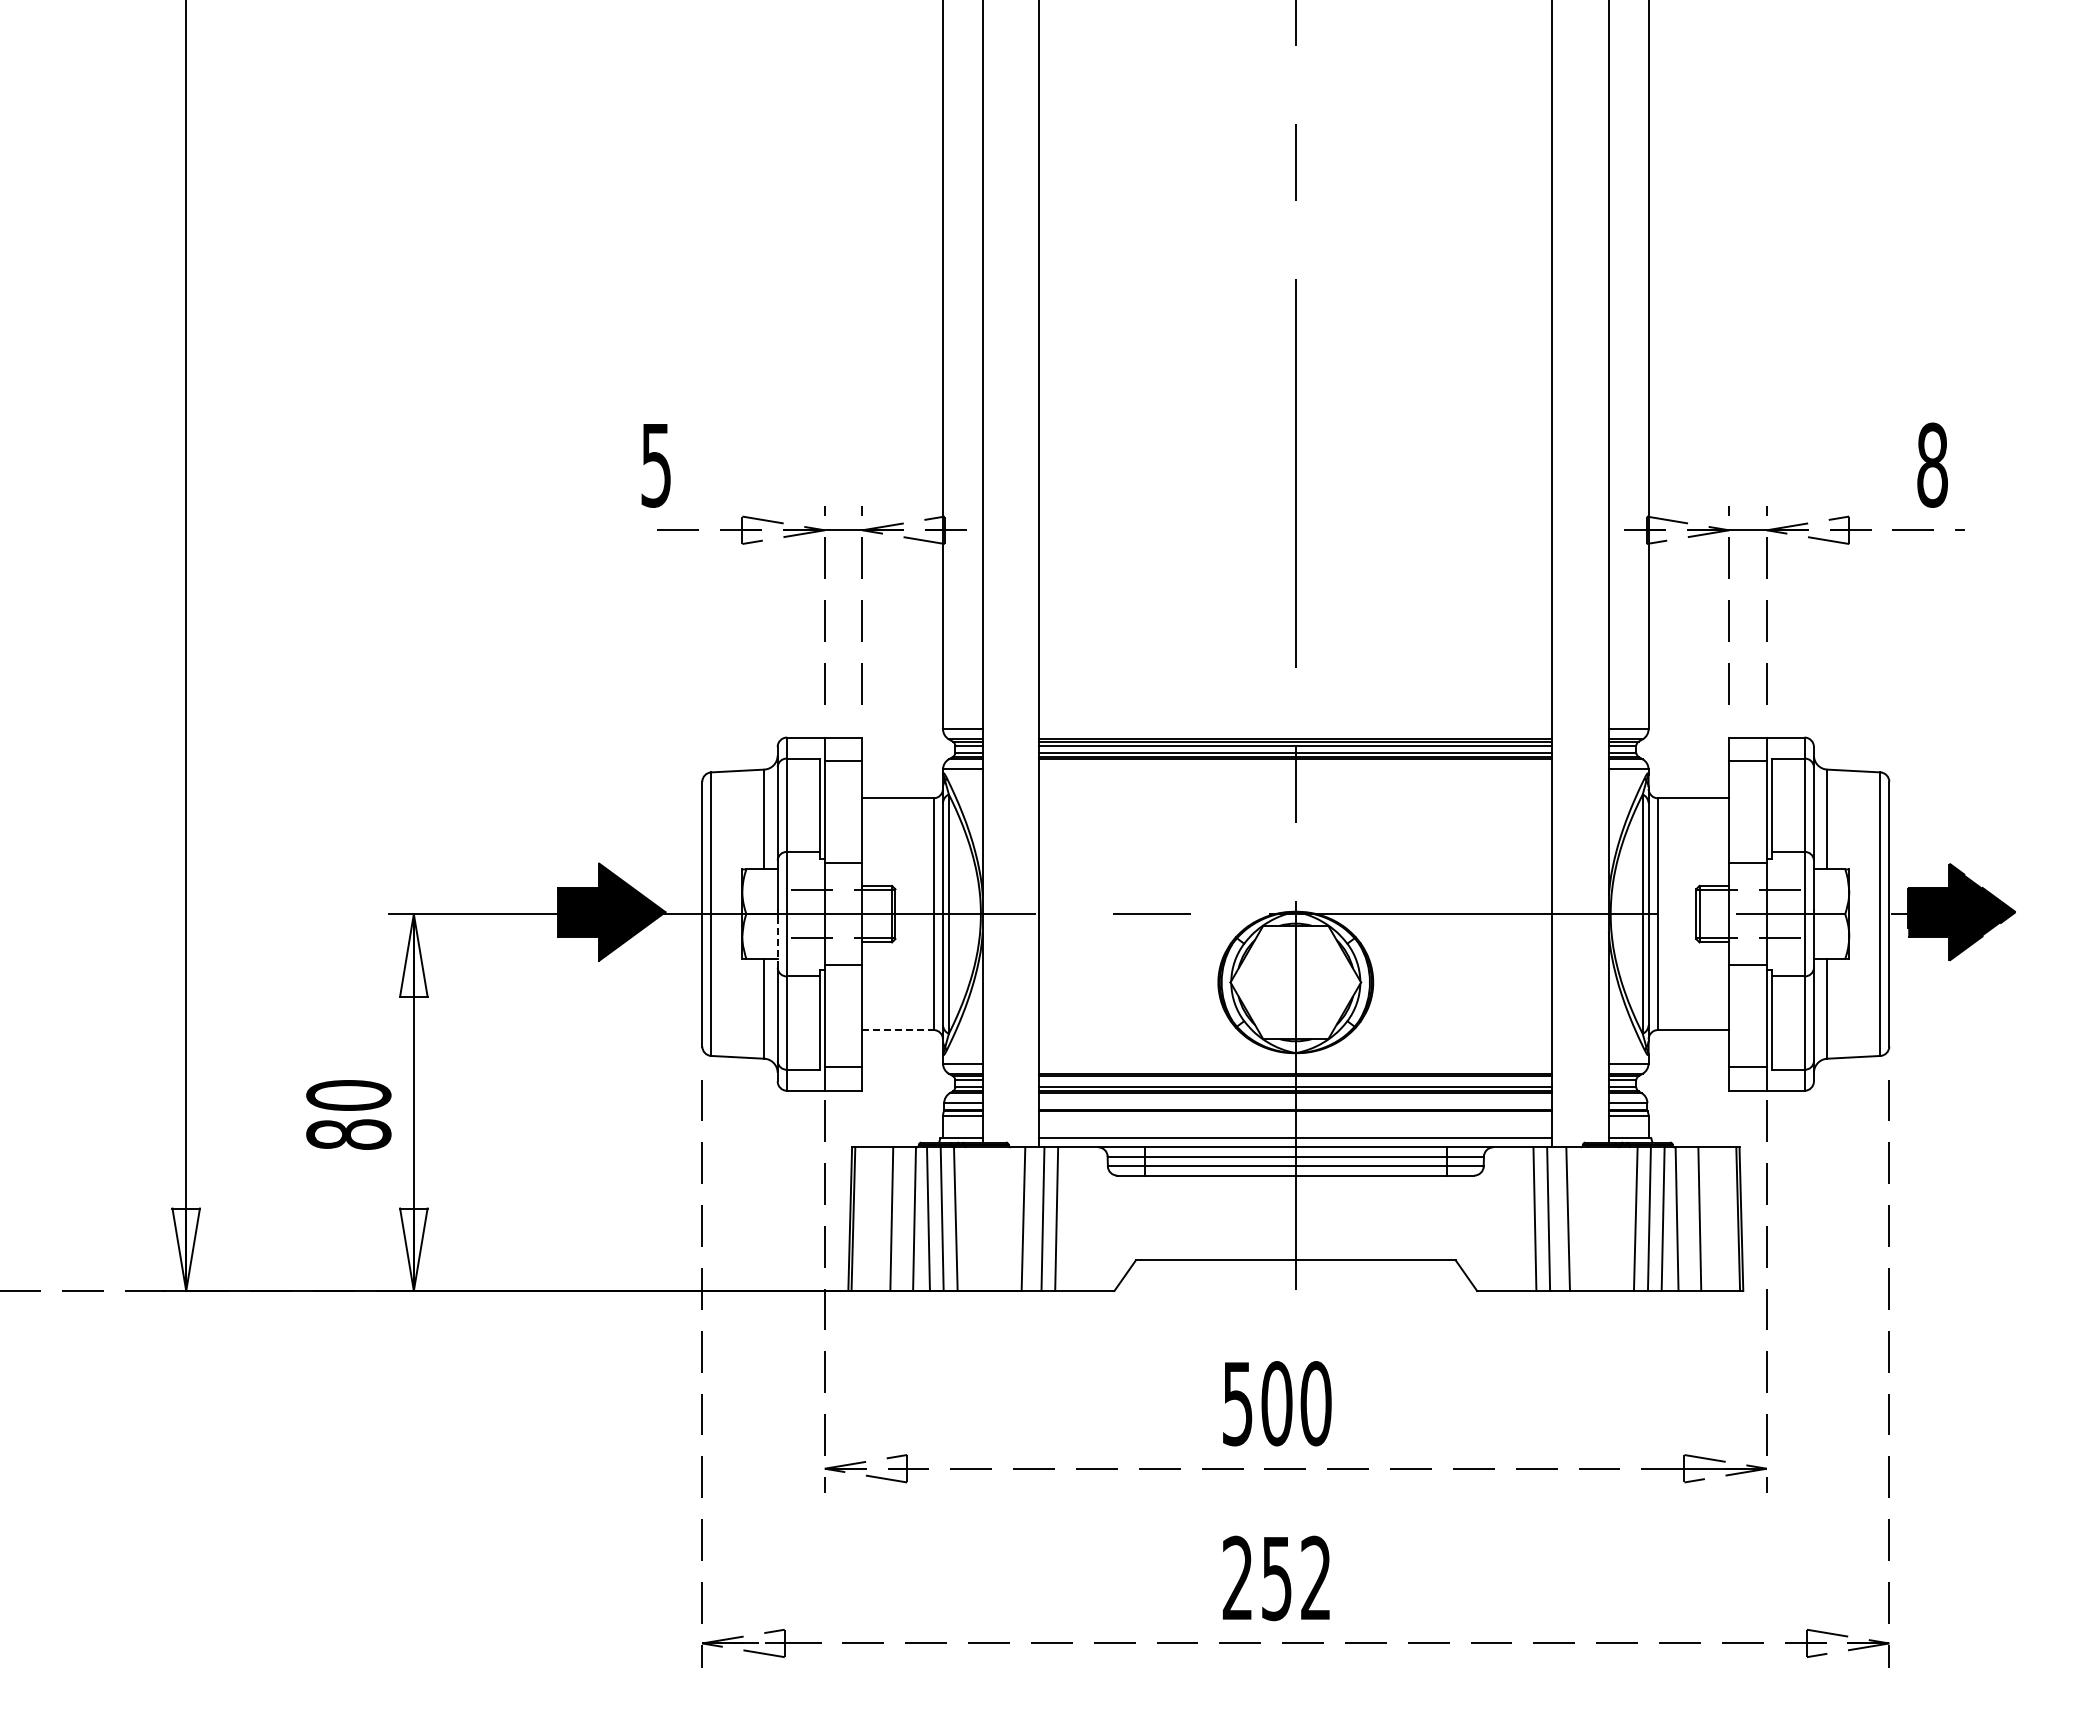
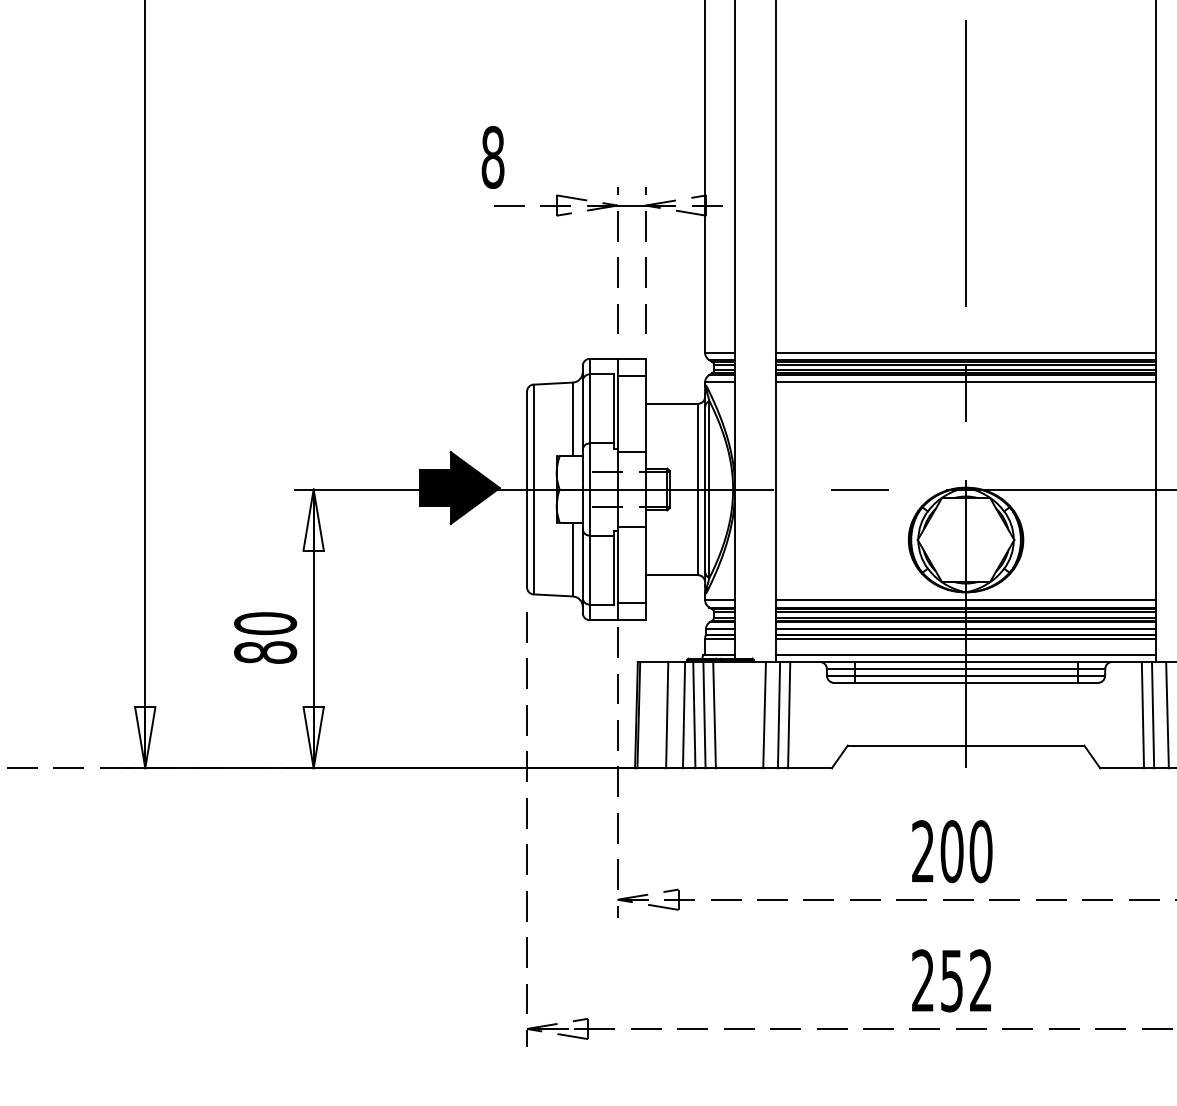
text: (656, 464) -> (493, 156), 5 -> 8
line: (1295, 729) -> (965, 352), added
line: (1295, 769) -> (965, 382), added
line: (777, 943) -> (582, 511), dashed -> solid
line: (898, 1030) -> (672, 575), dashed -> solid
line: (1295, 1063) -> (965, 599), added
line: (1295, 1080) -> (965, 612), added
line: (1295, 1103) -> (965, 629), added
line: (1295, 1116) -> (965, 639), added
text: (1237, 1403) -> (922, 851), 500 -> 200

